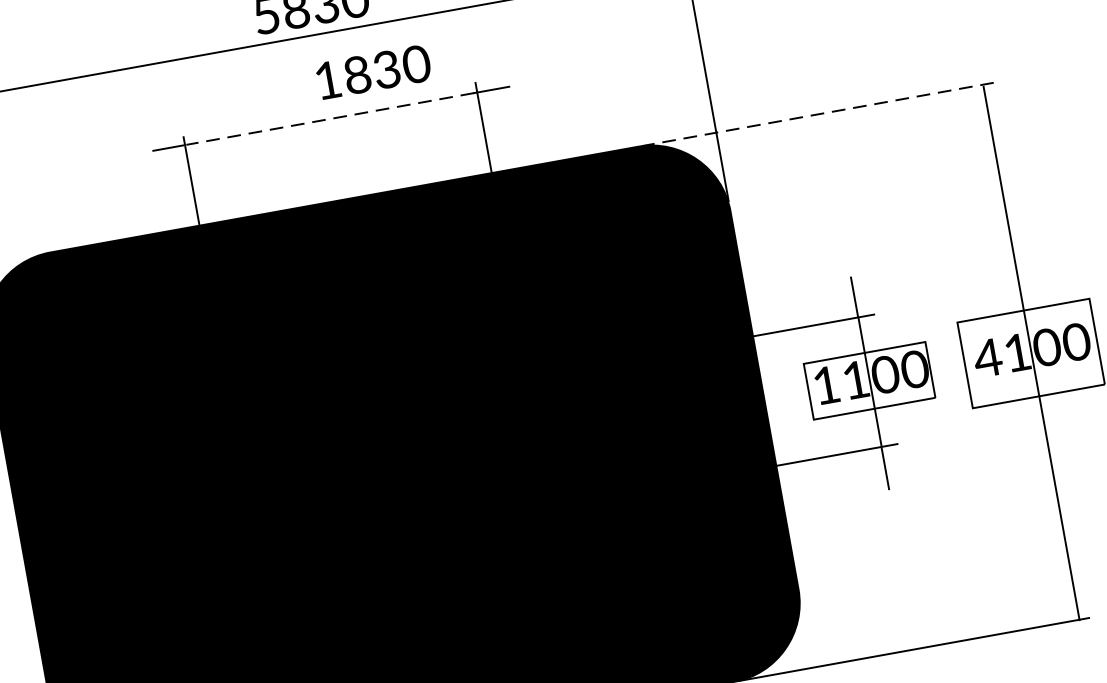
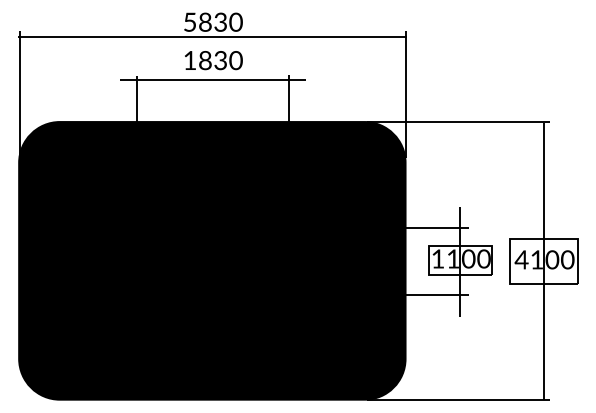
text: (373, 72) -> (213, 60), moved
line: (816, 115) -> (457, 122), dashed -> solid
line: (329, 119) -> (212, 80), dashed -> solid

